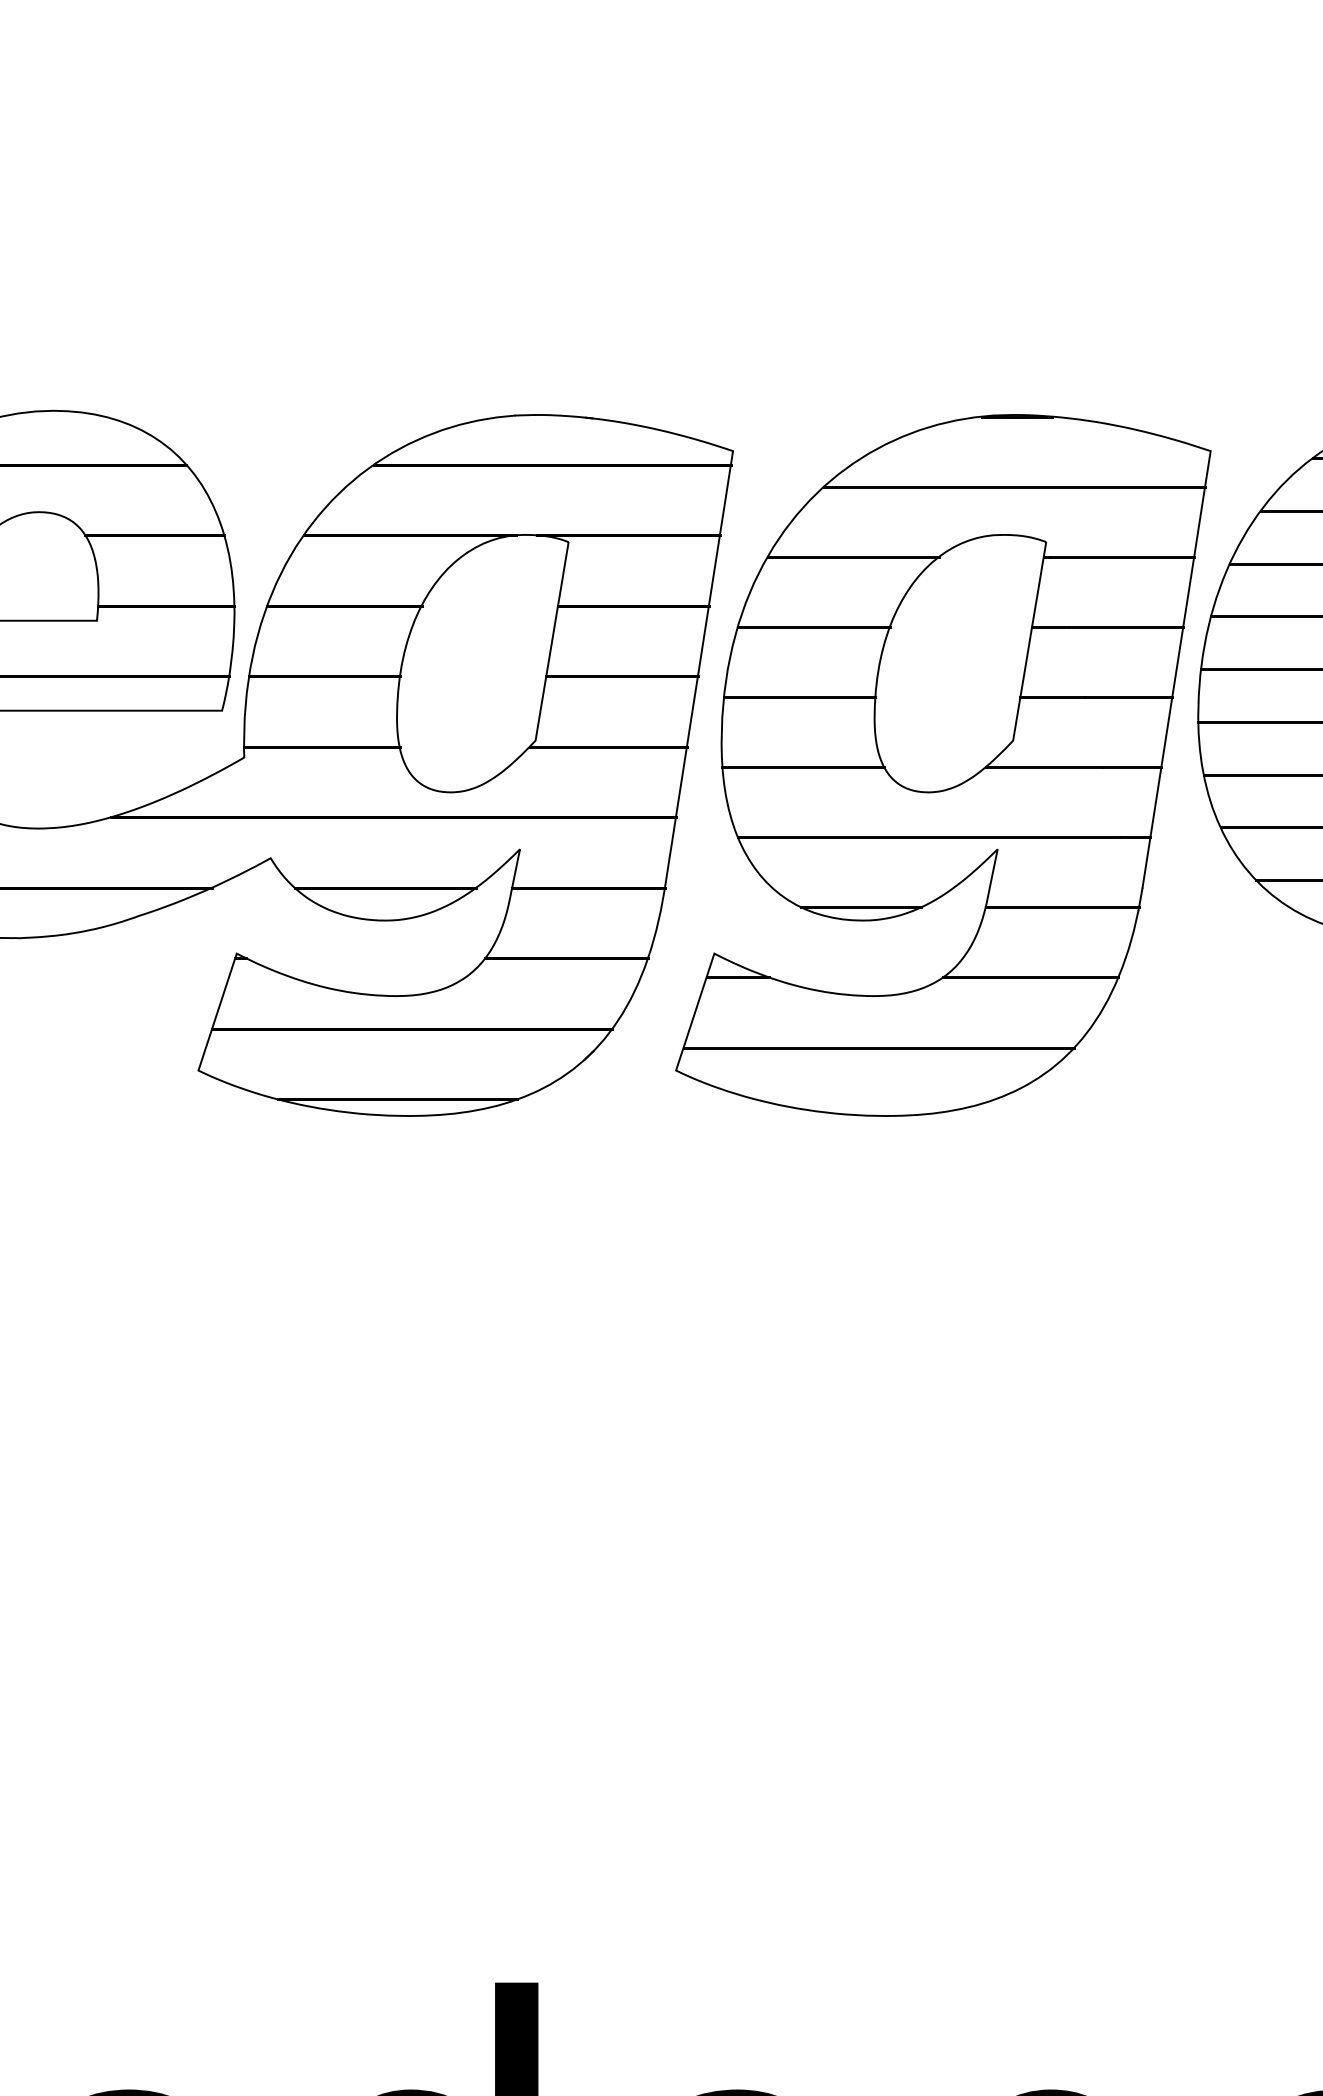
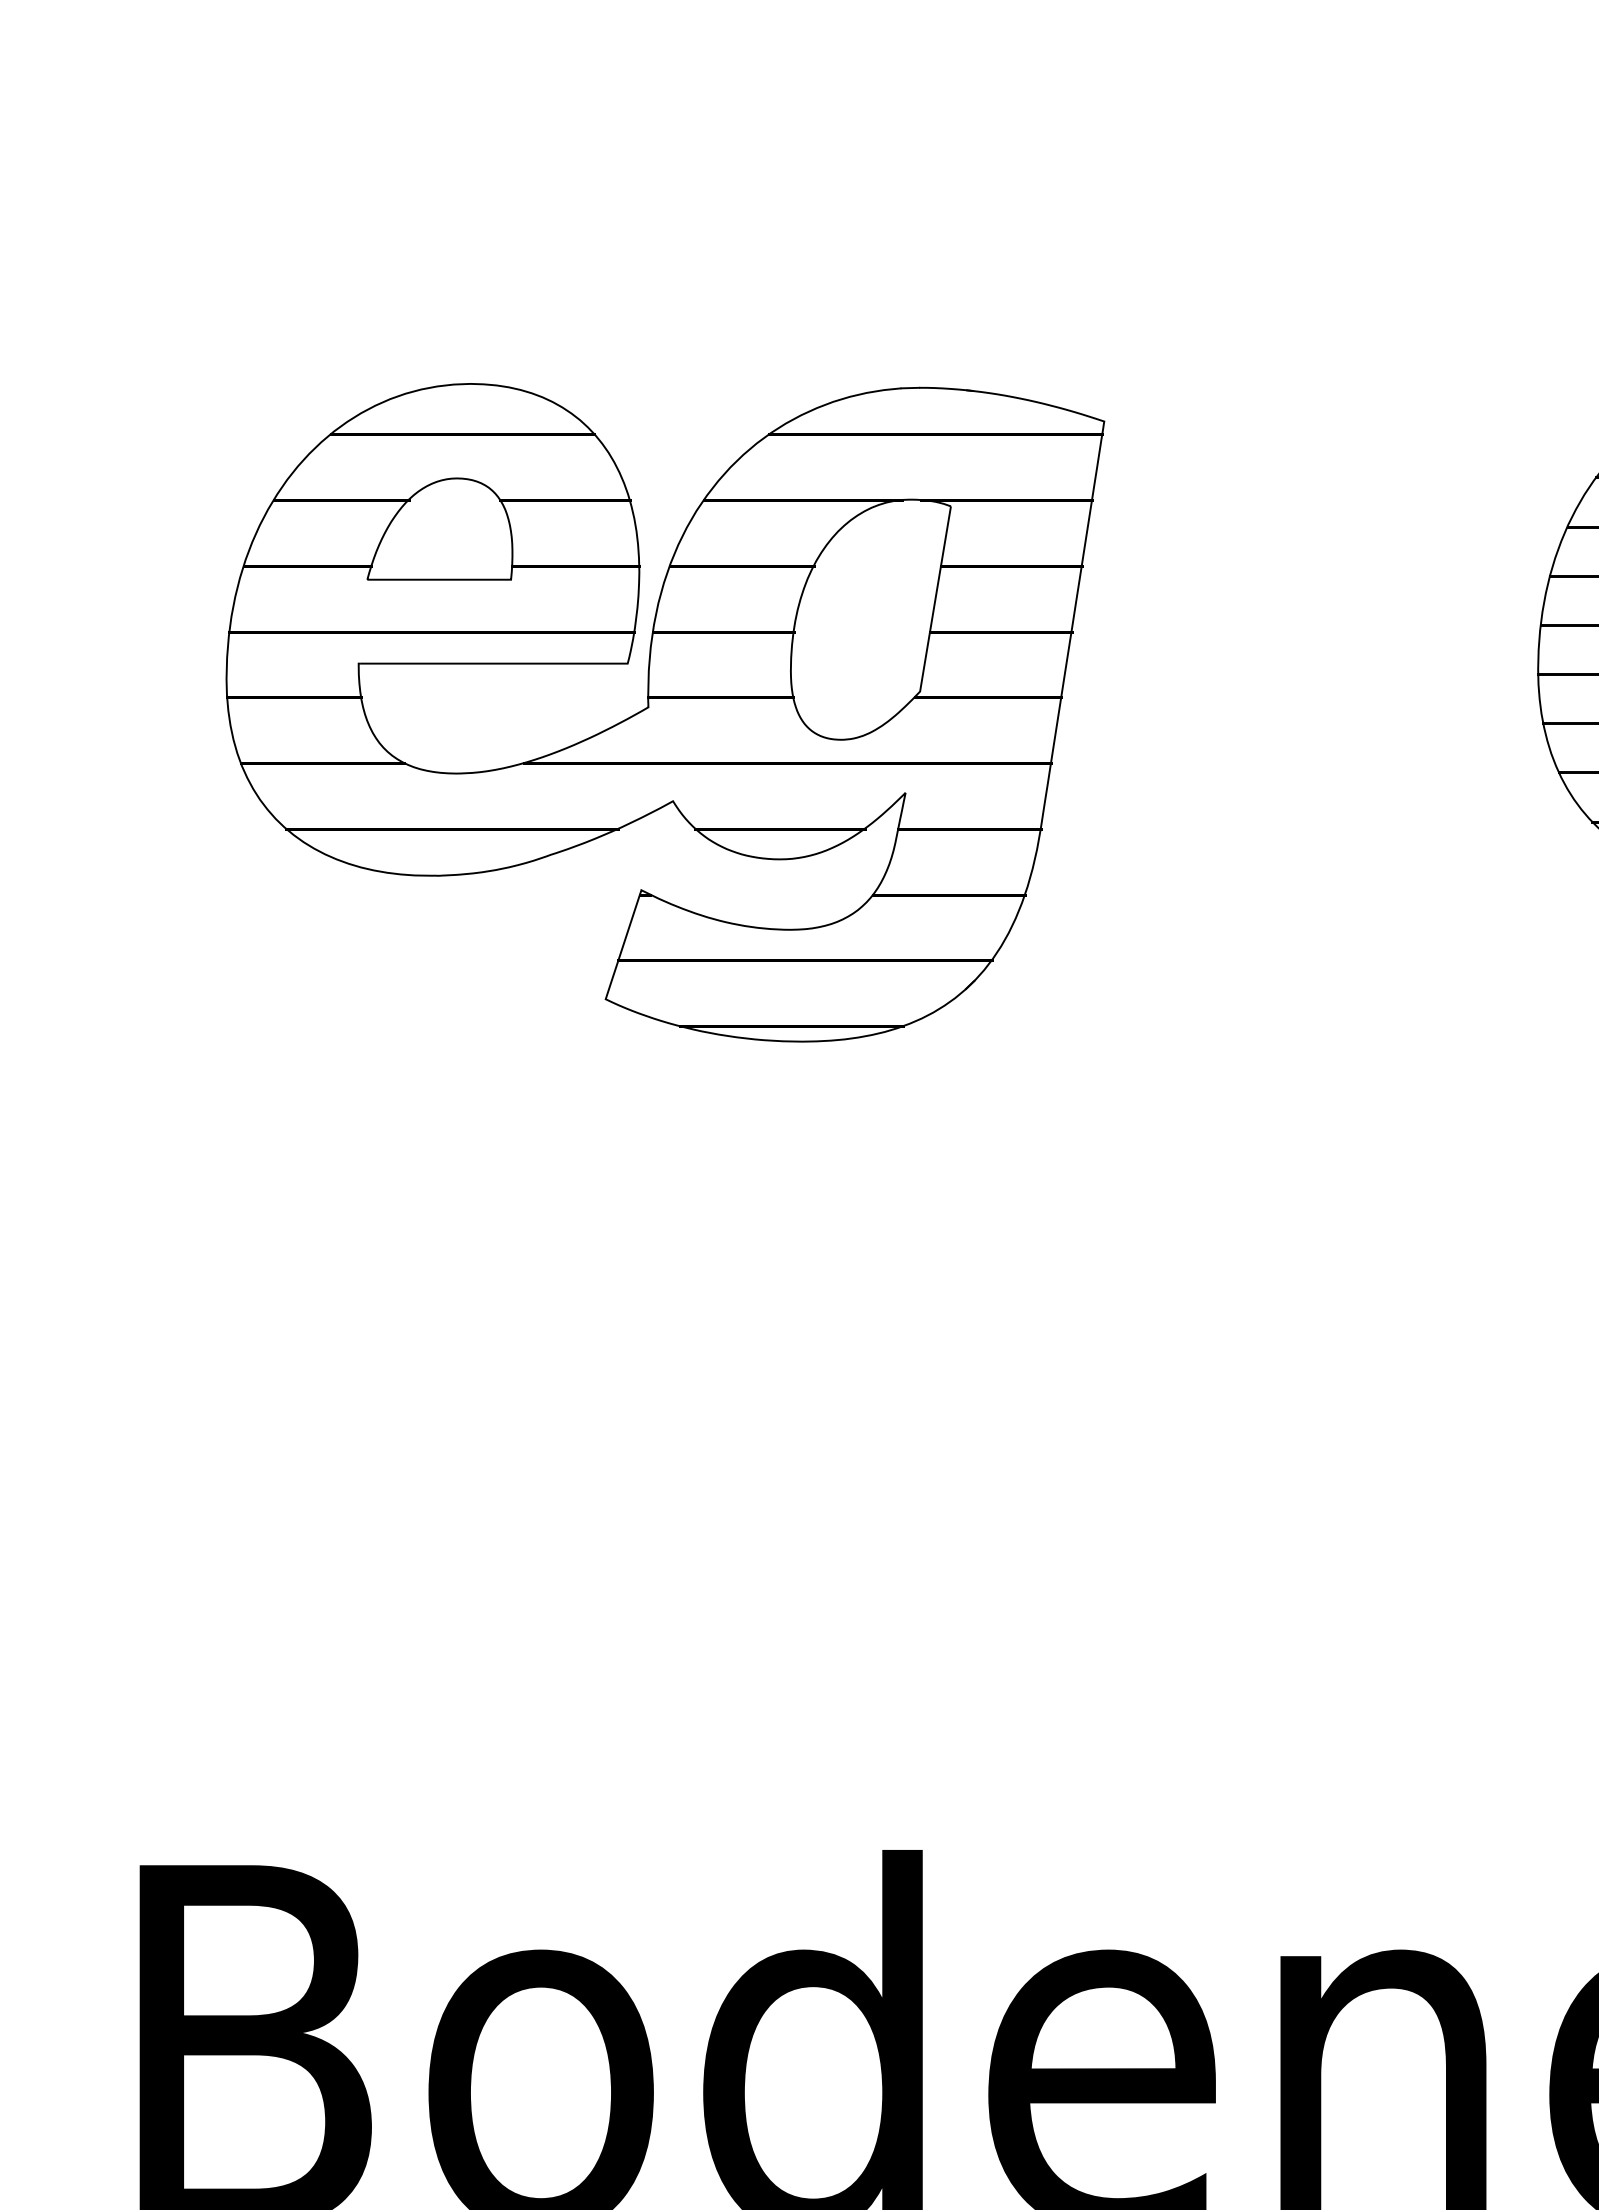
part: (943, 765) -> (1300, 714), removed

